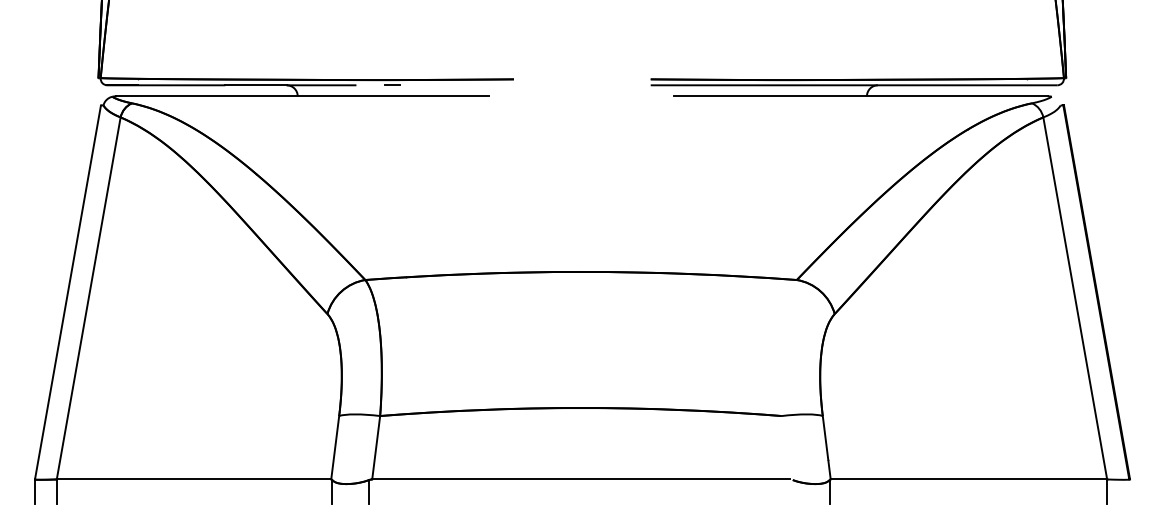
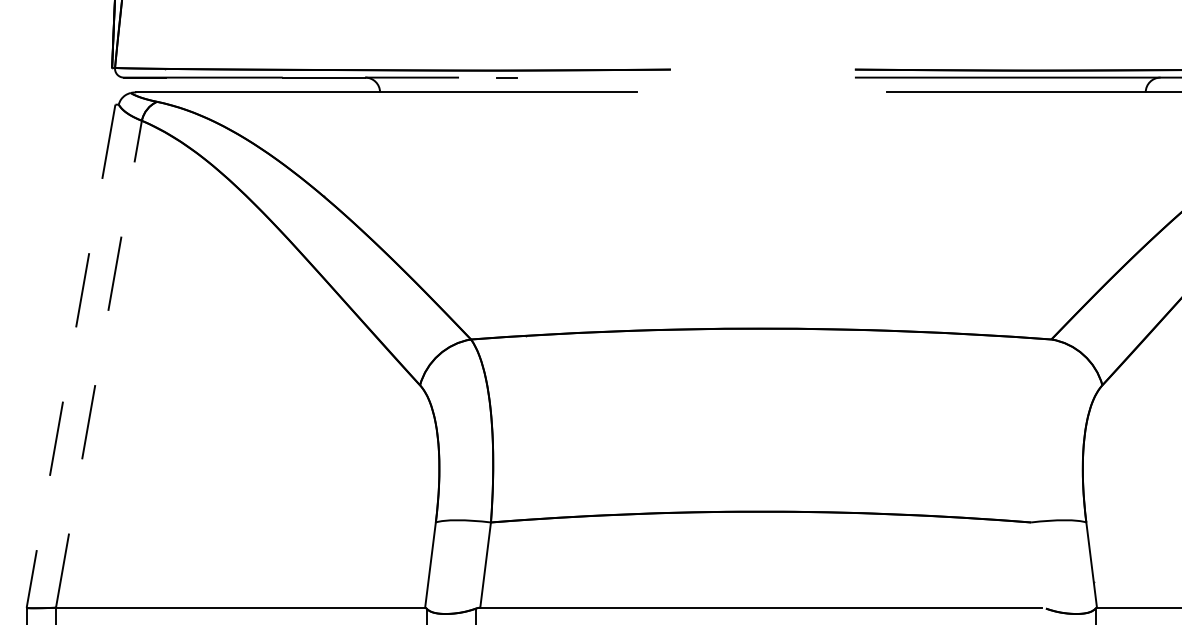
line: (67, 292) -> (70, 356), solid -> dashed
line: (88, 298) -> (98, 364), solid -> dashed

